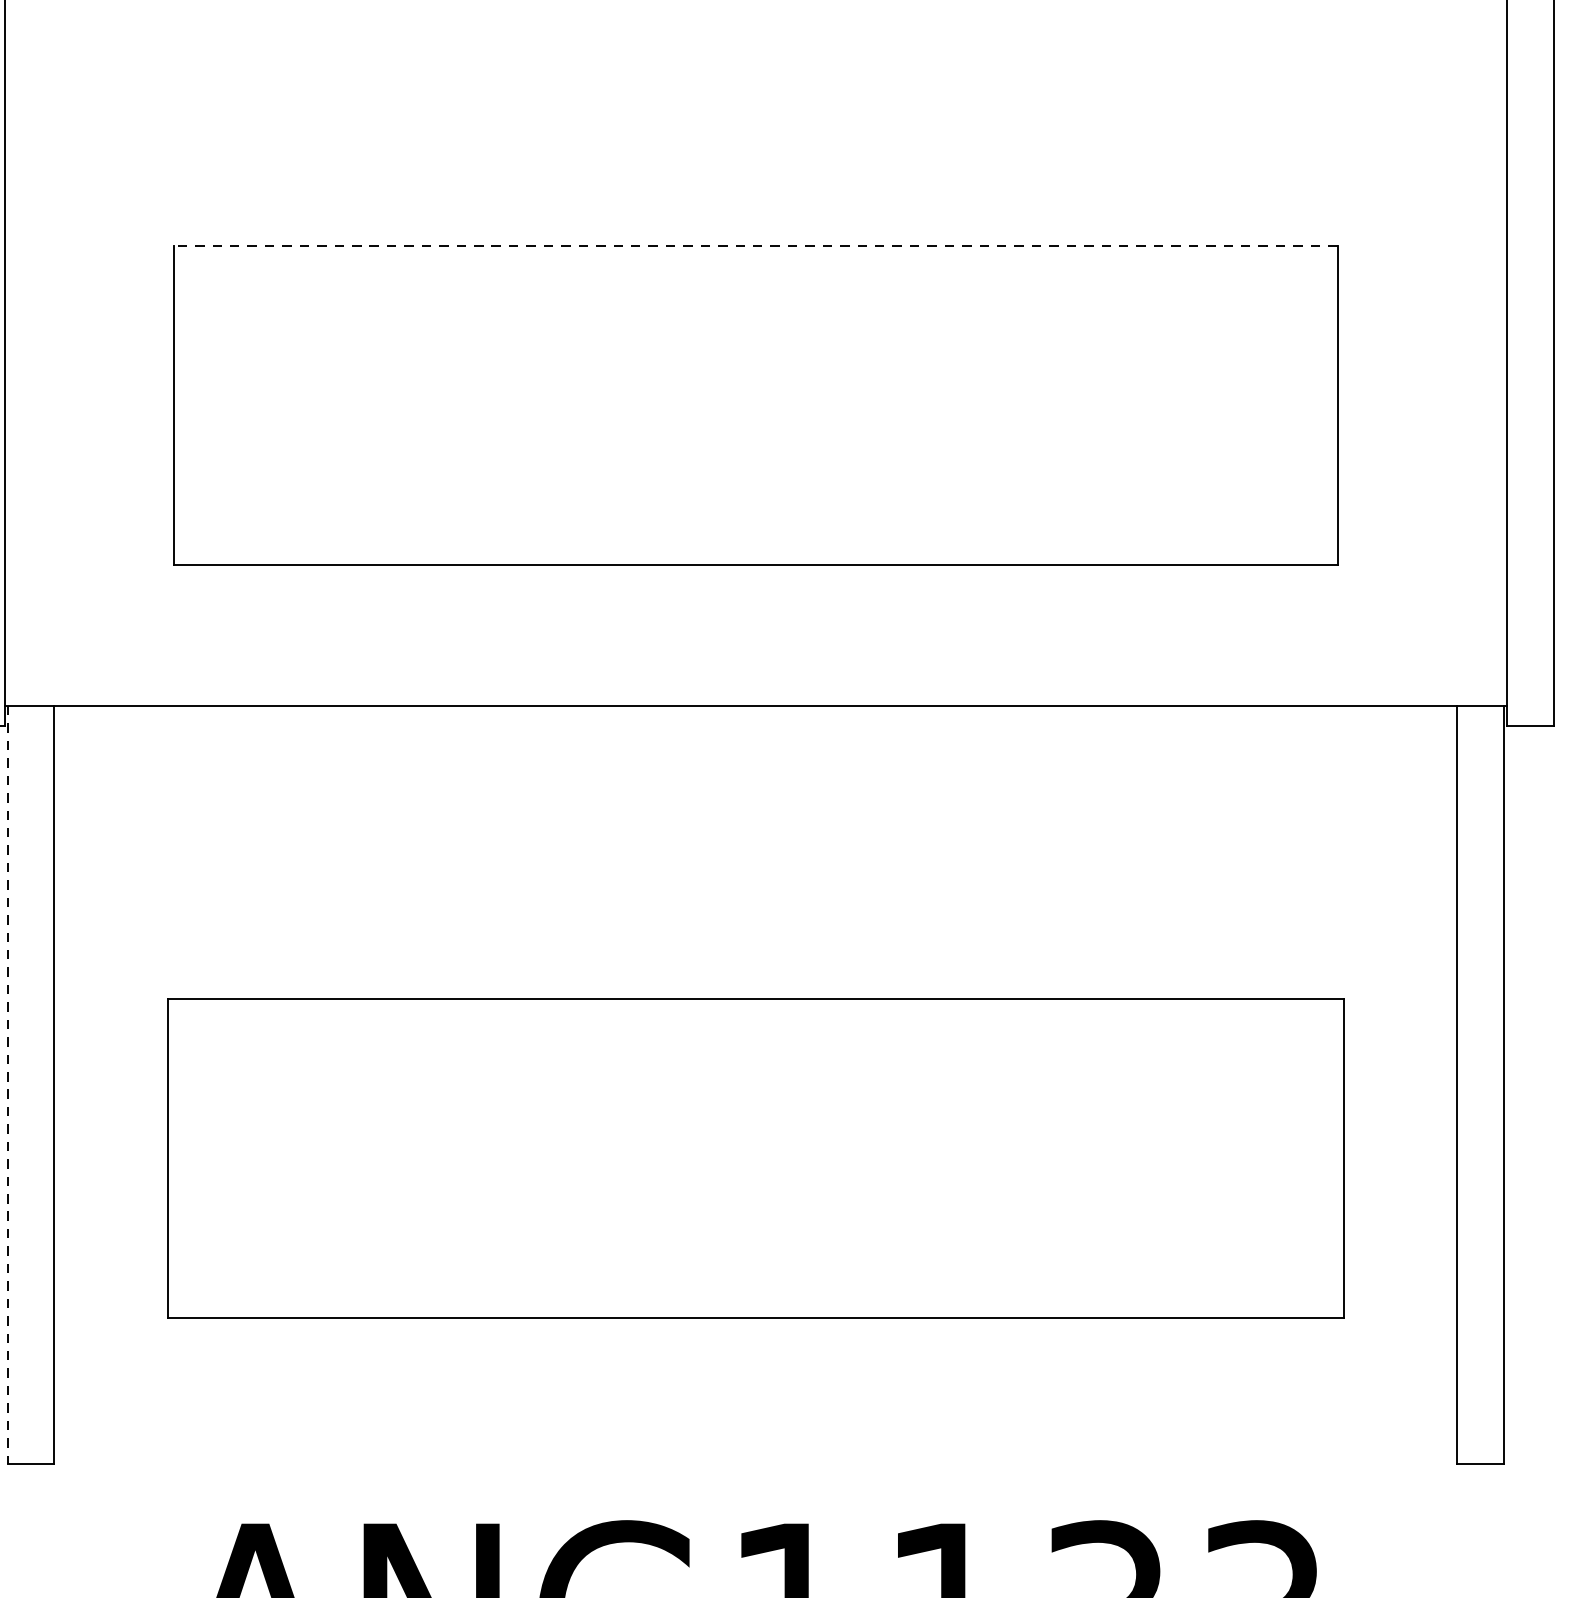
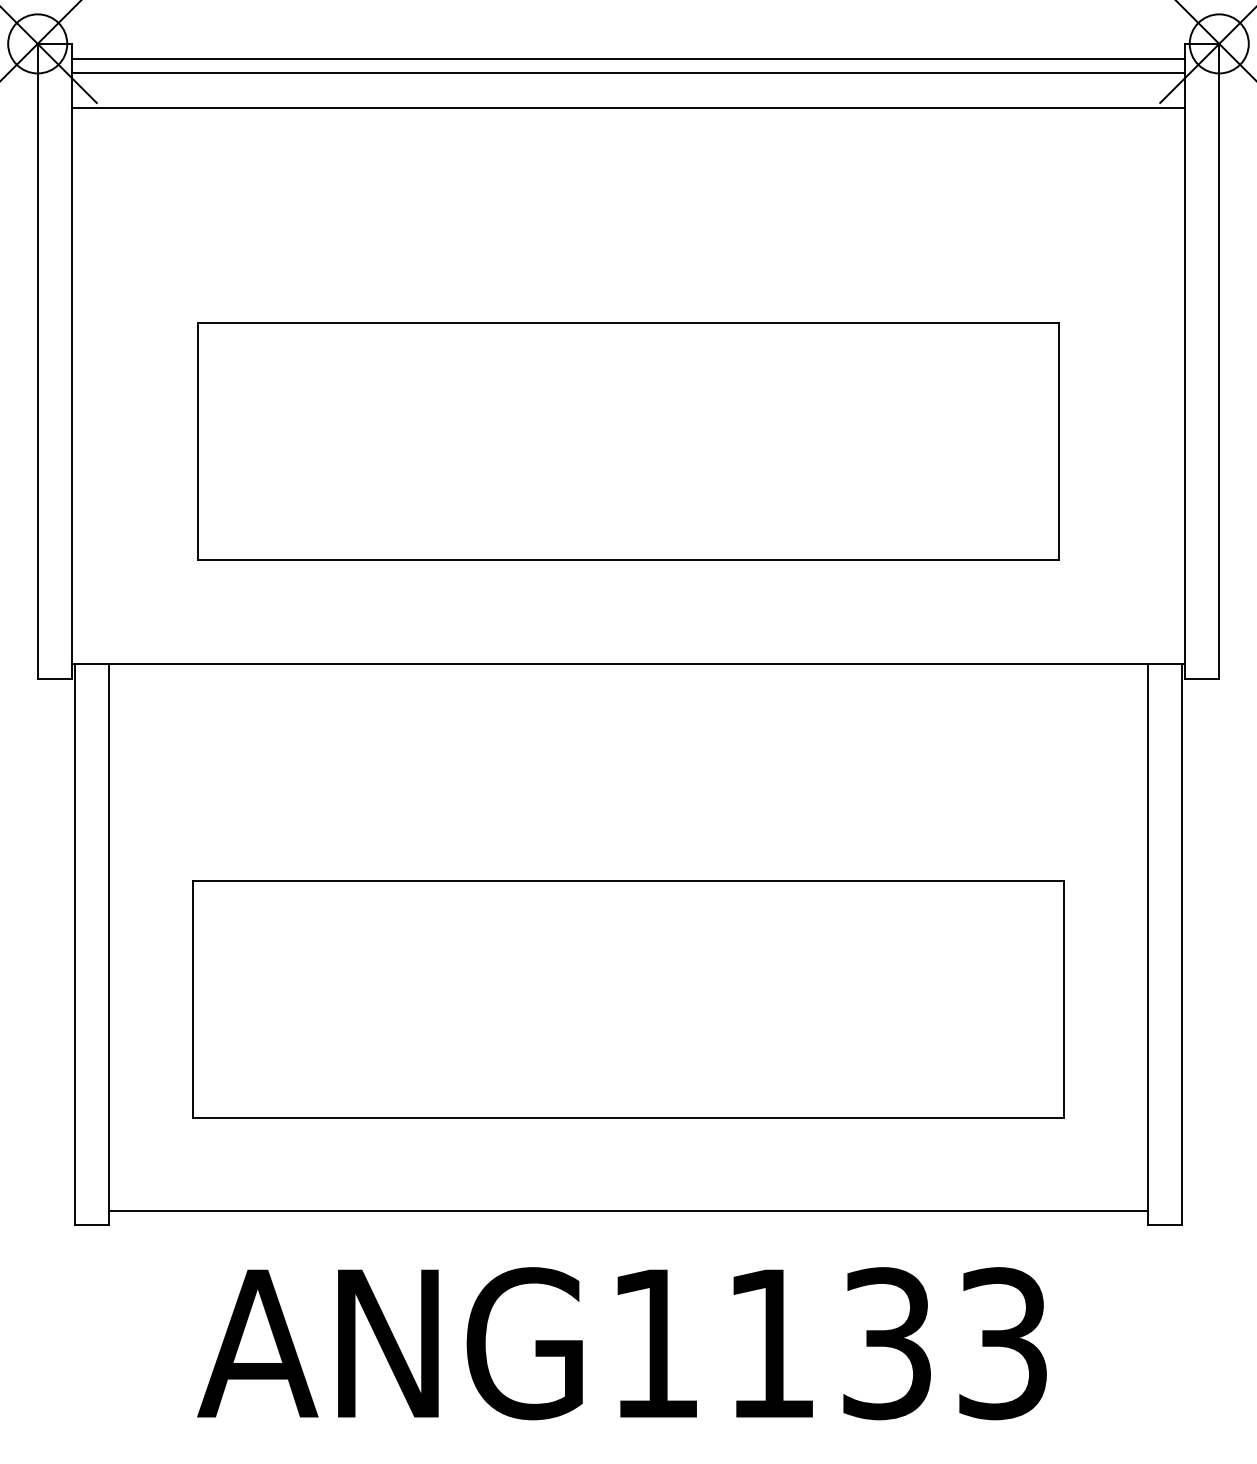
line: (755, 245) -> (628, 323), dashed -> solid
line: (7, 1084) -> (74, 944), dashed -> solid
line: (755, 1443) -> (628, 1210), added

